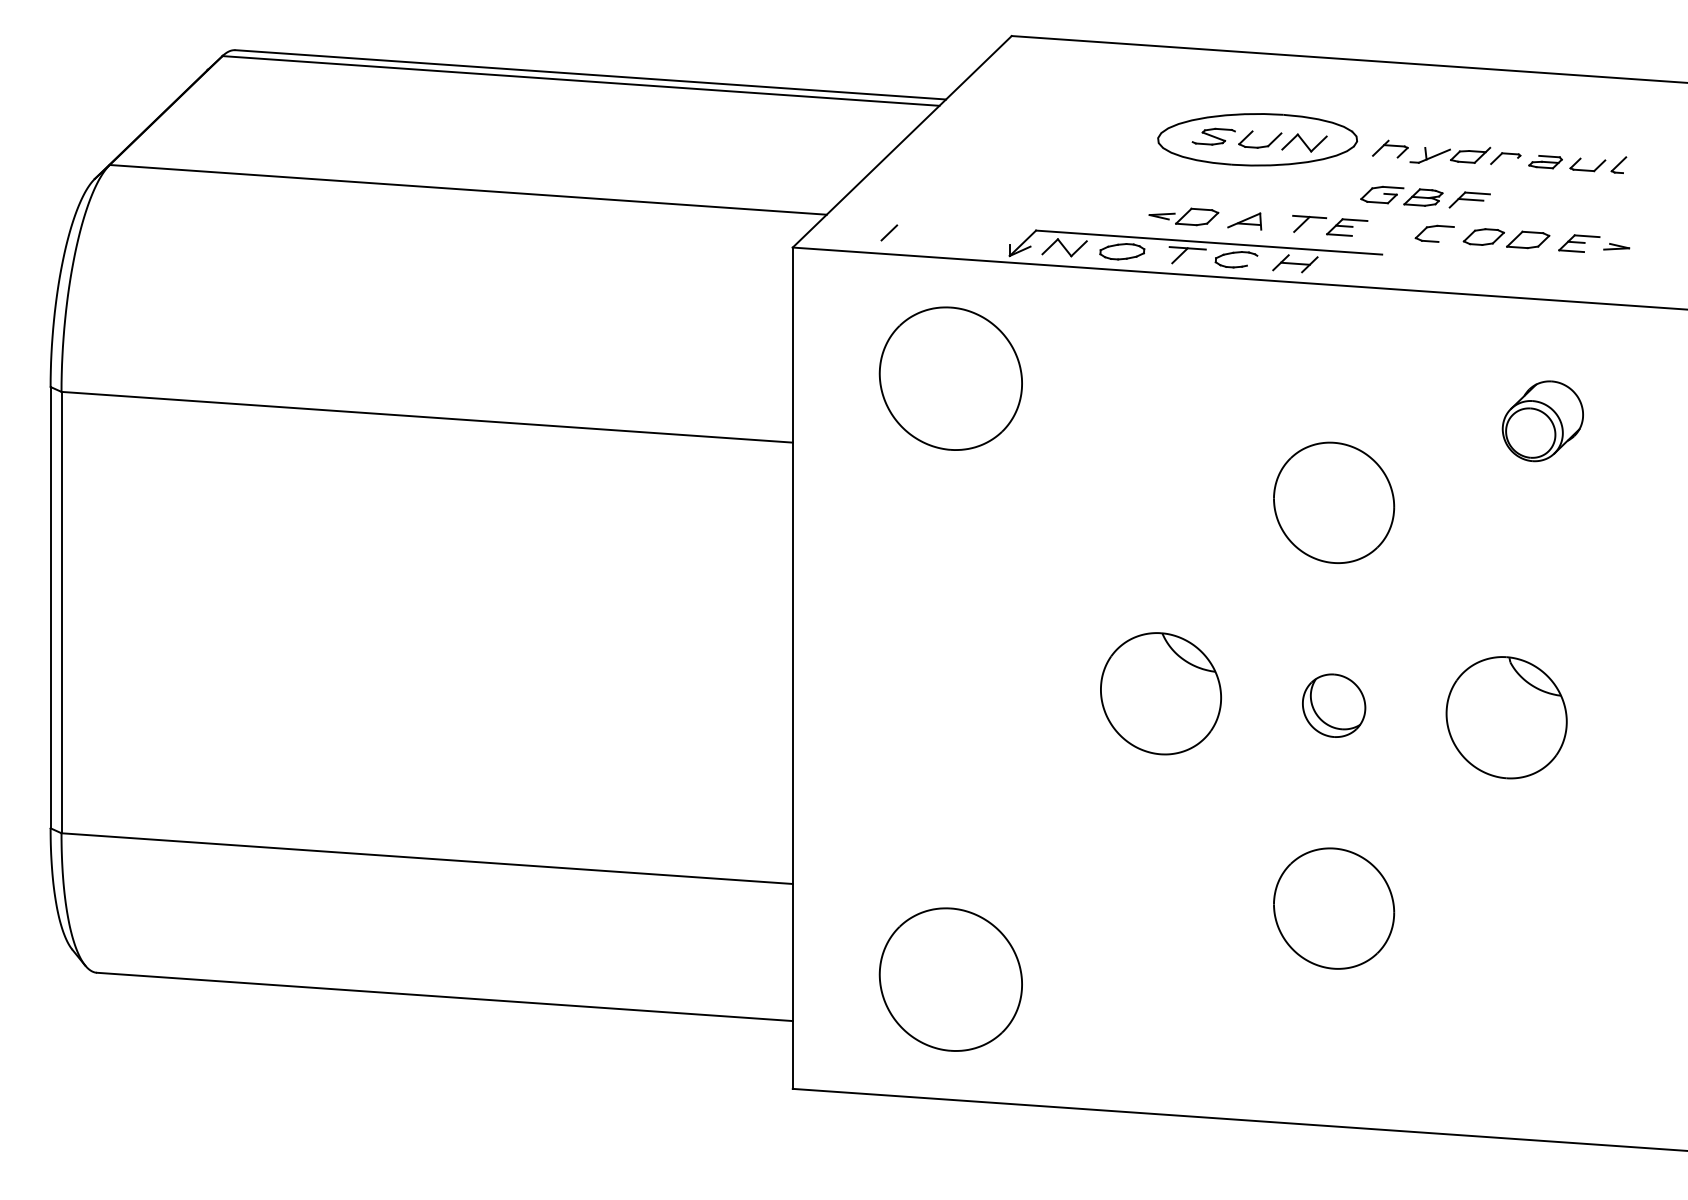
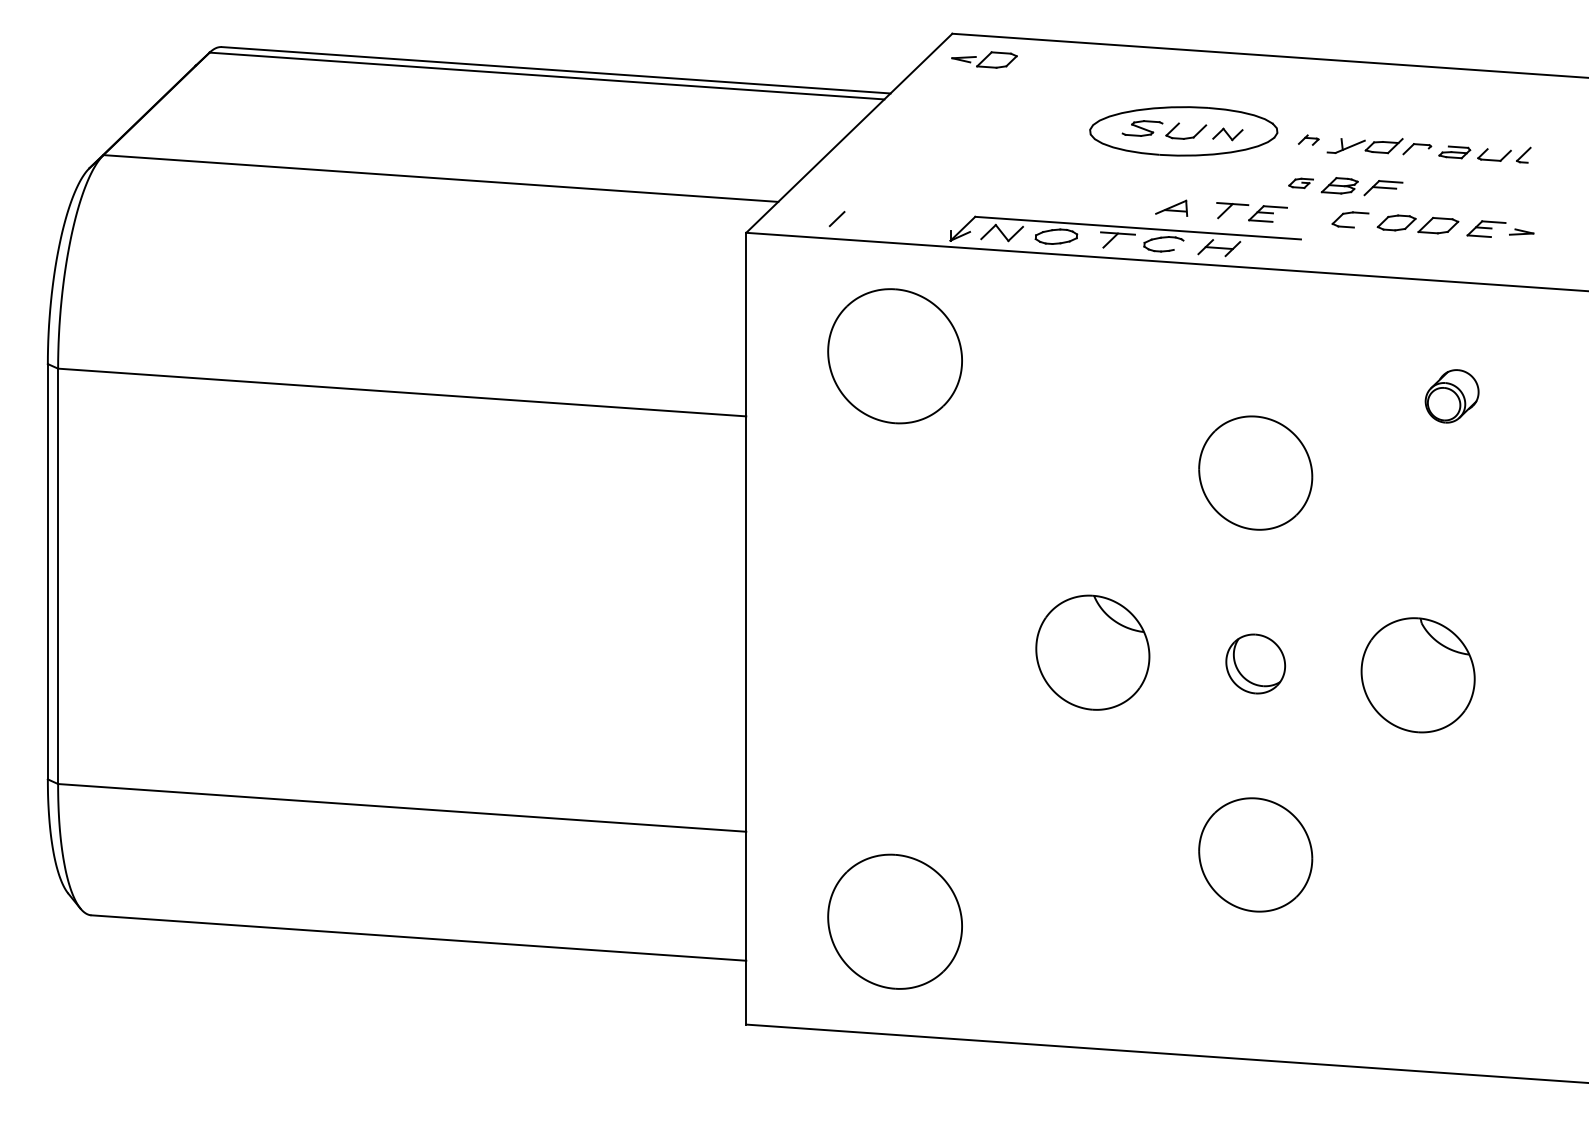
part: (1304, 142) -> (1227, 133), size x0.7
part: (1390, 148) -> (1308, 139), size x0.6
part: (1382, 194) -> (1301, 182), size x0.6
part: (1183, 216) -> (984, 59), moved
part: (1542, 421) -> (1451, 396), size x0.7

